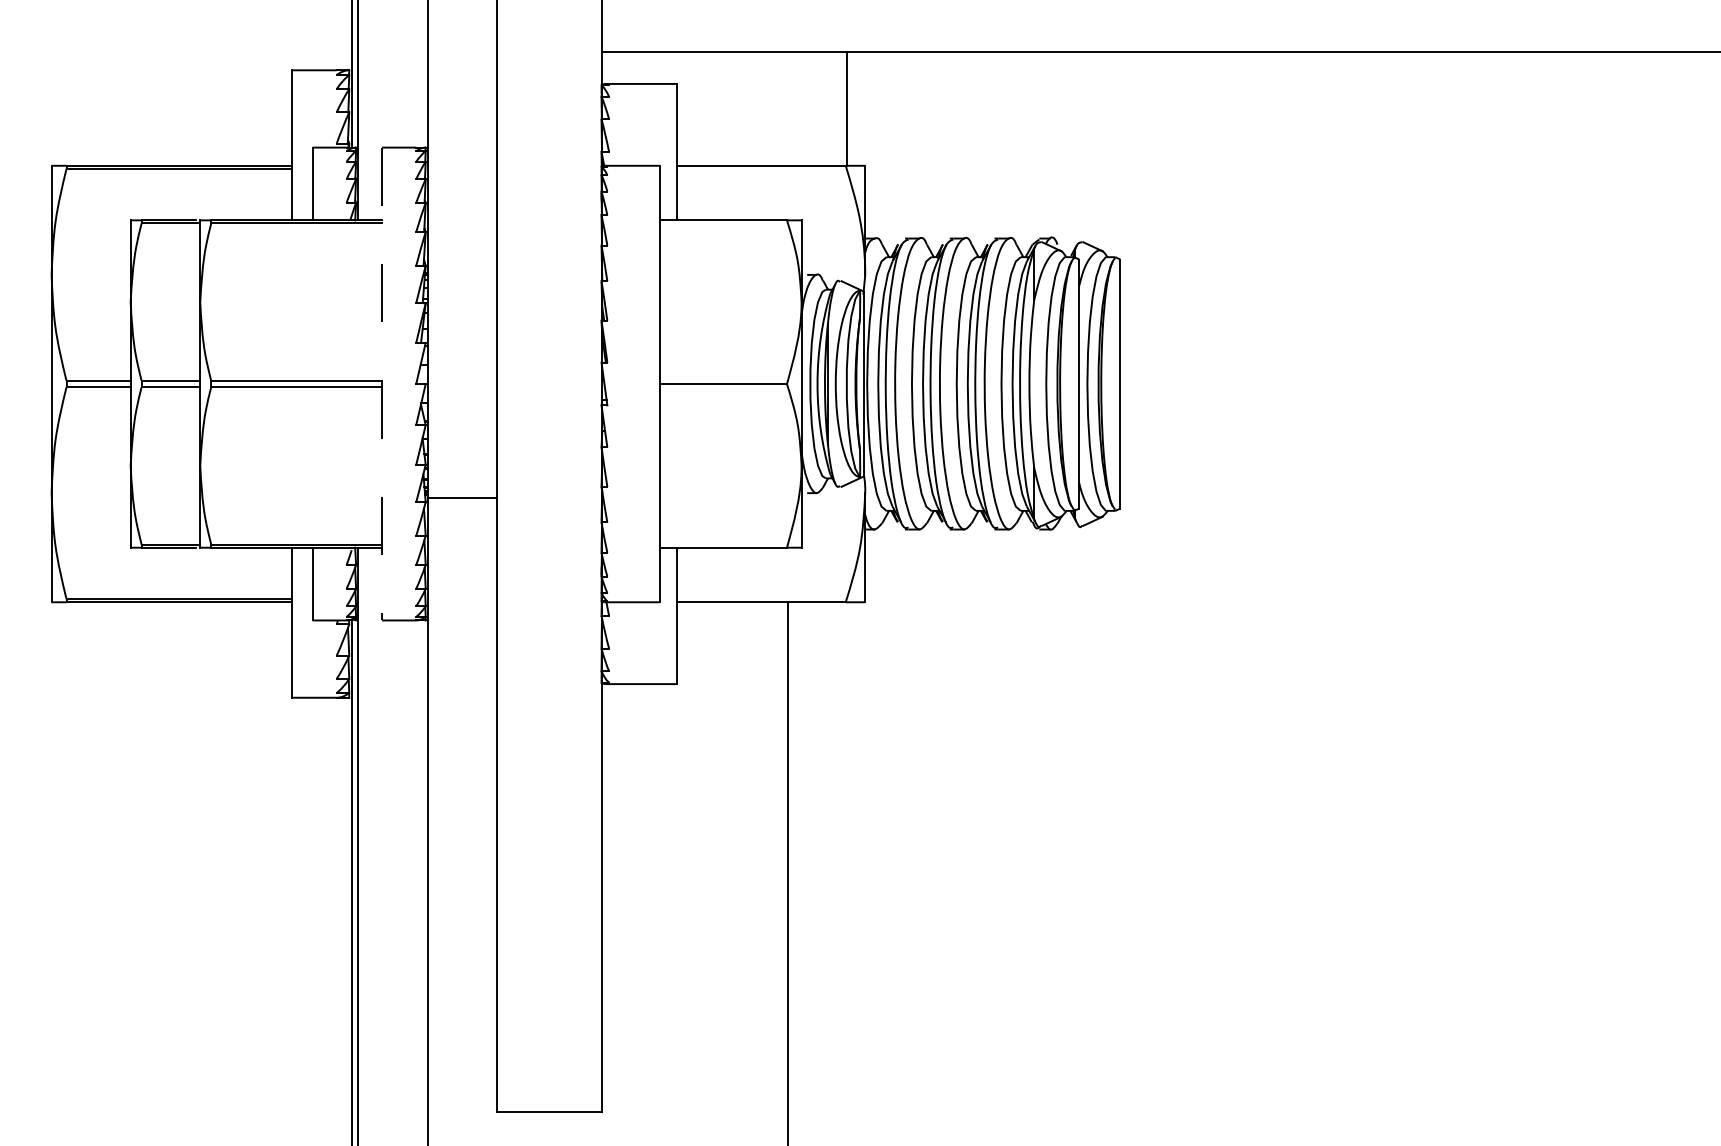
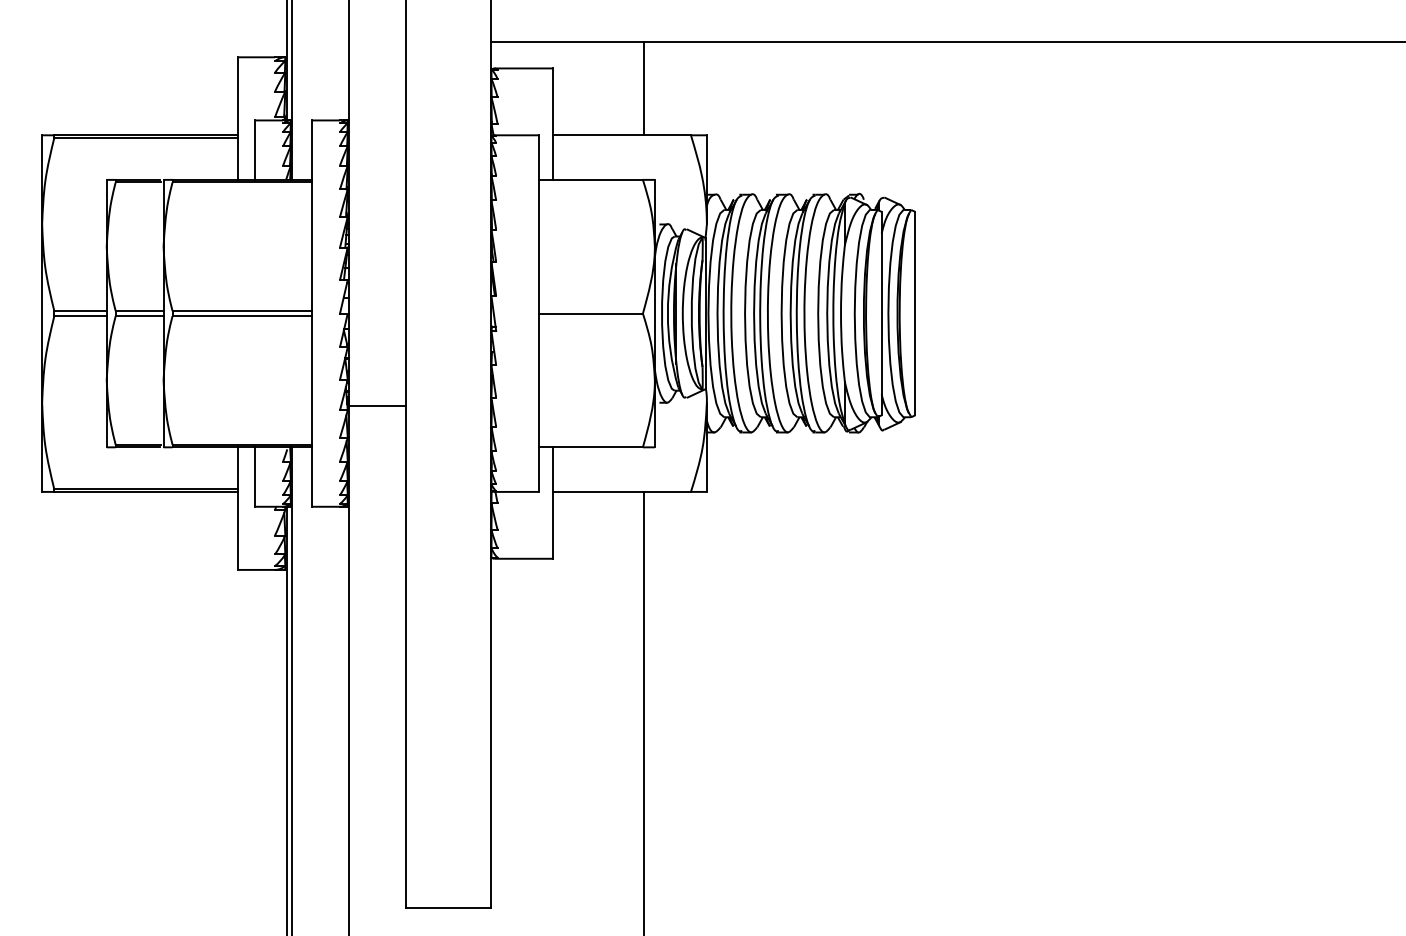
line: (847, 108) -> (644, 88), moved
line: (382, 384) -> (312, 313), dashed -> solid

